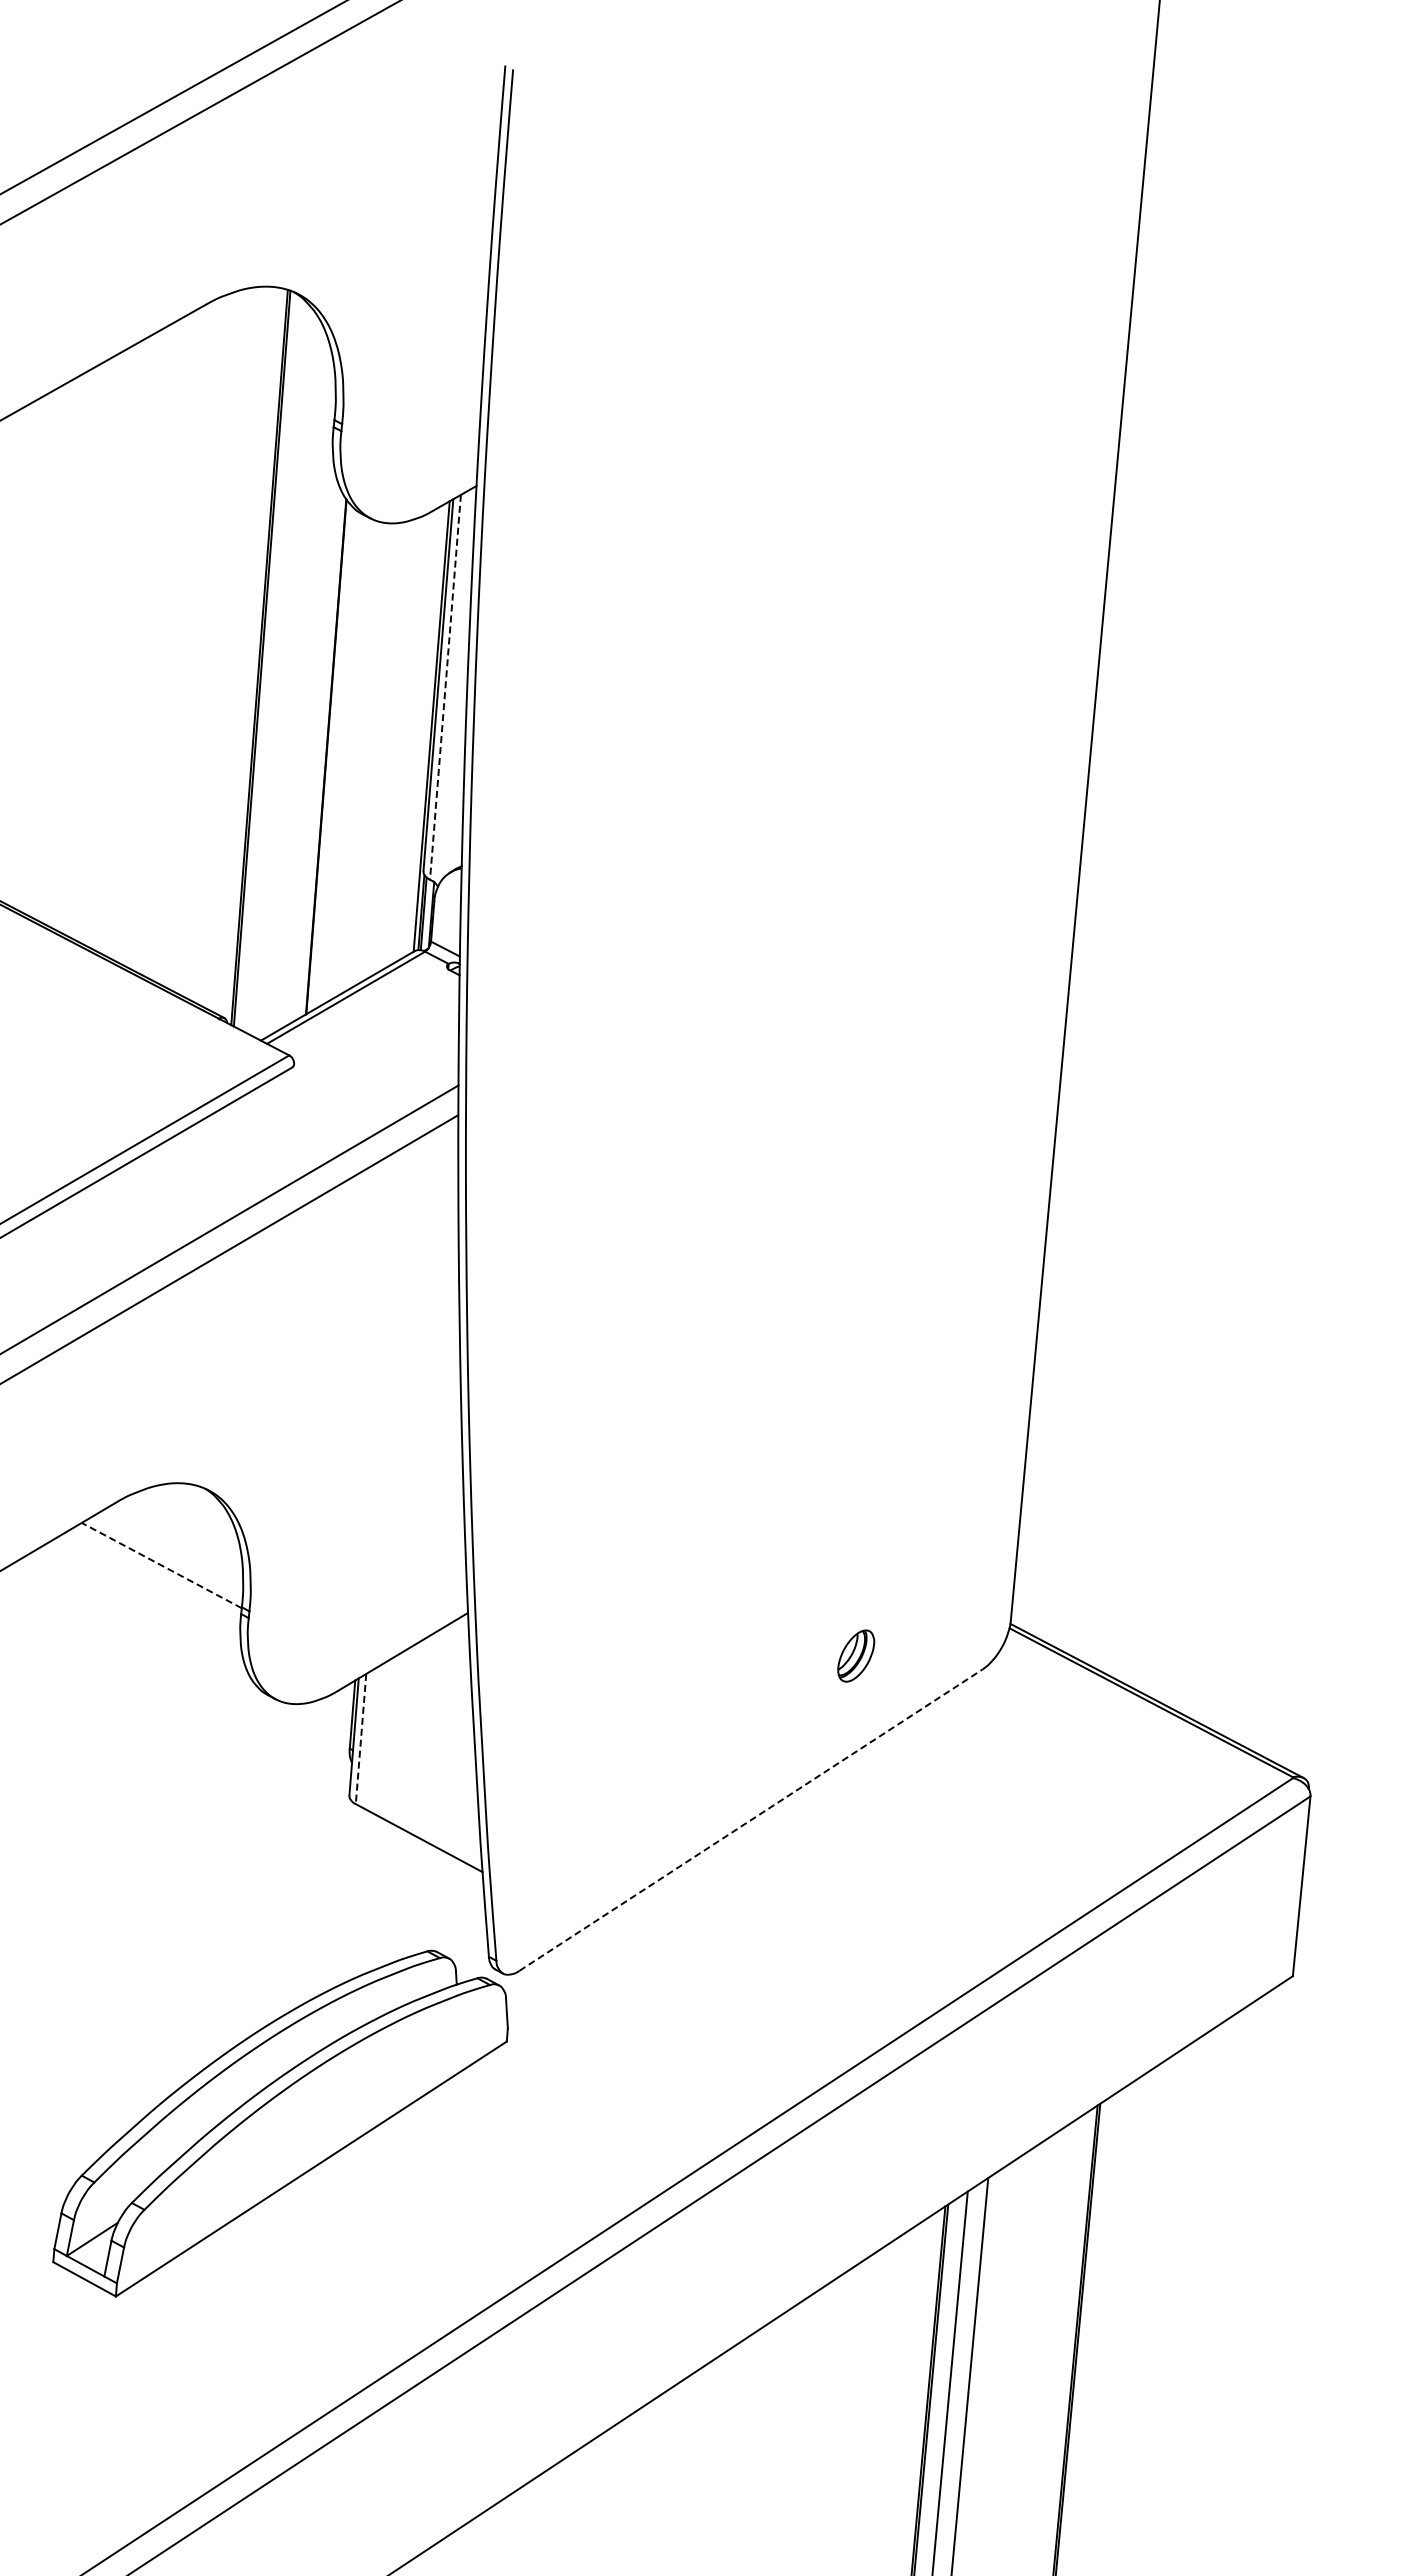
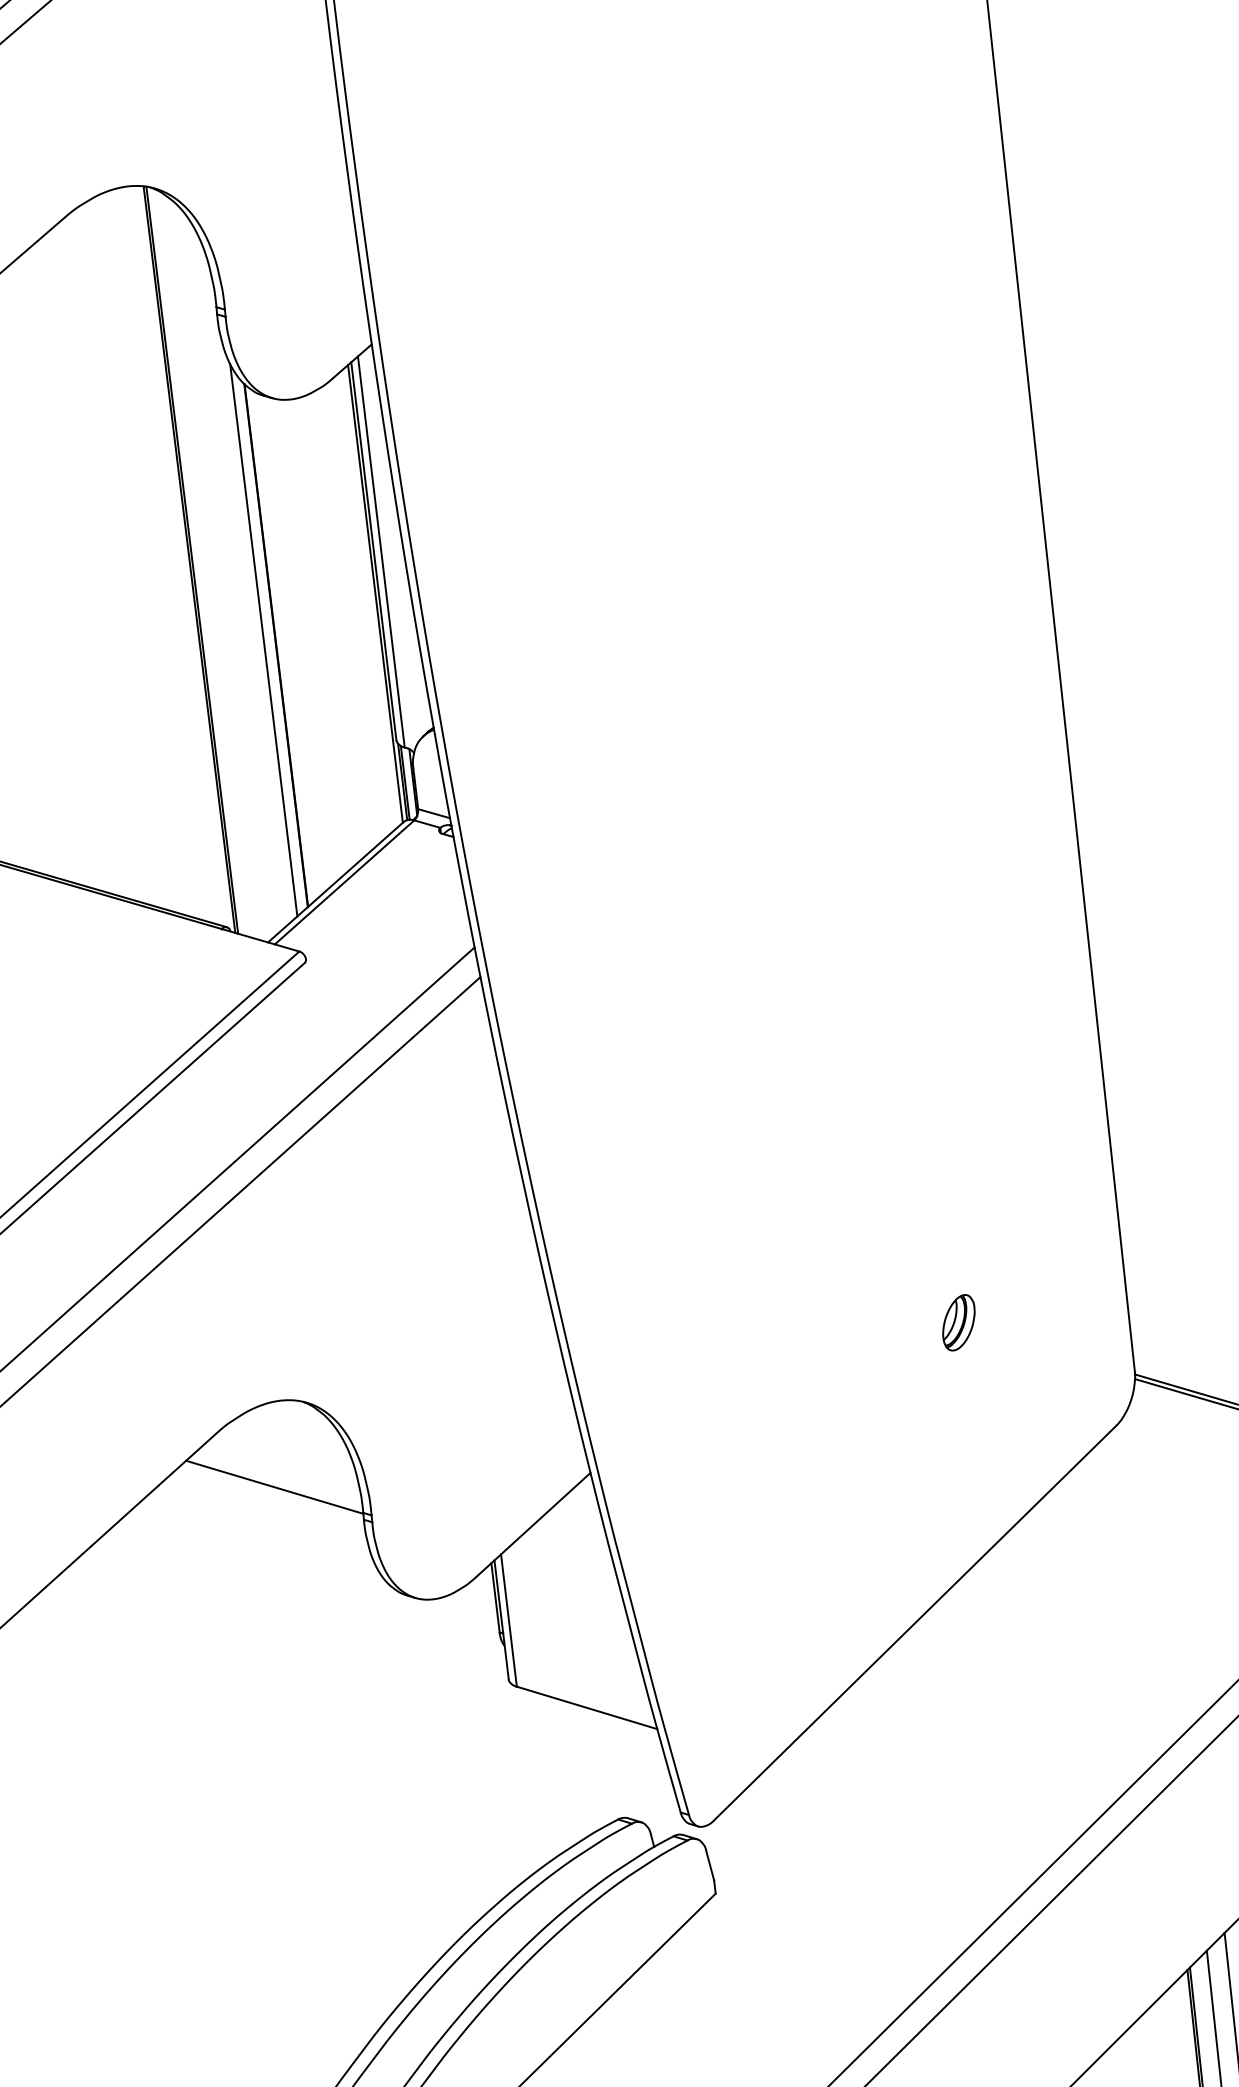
line: (445, 687) -> (381, 552), dashed -> solid
line: (315, 749) -> (263, 640), added
line: (161, 1565) -> (274, 1487), dashed -> solid
part: (856, 1655) -> (959, 1322), moved
line: (361, 1739) -> (509, 1620), dashed -> solid
line: (751, 1819) -> (915, 1622), dashed -> solid

